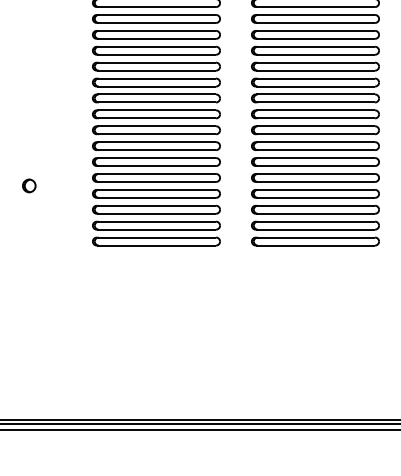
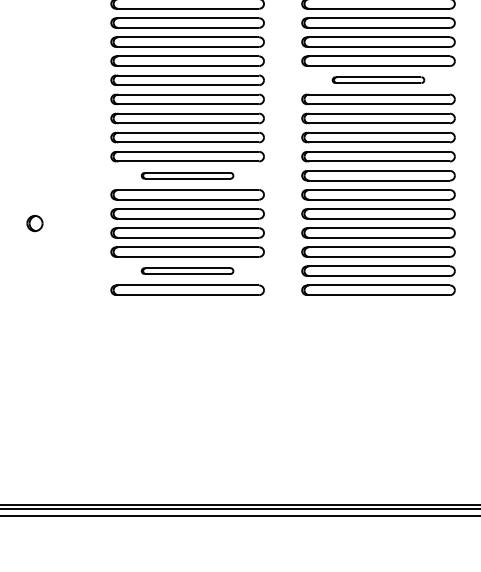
part: (315, 65) -> (378, 79), size x0.6
part: (156, 145) -> (187, 175), size x0.6
part: (156, 225) -> (187, 270), size x0.6

